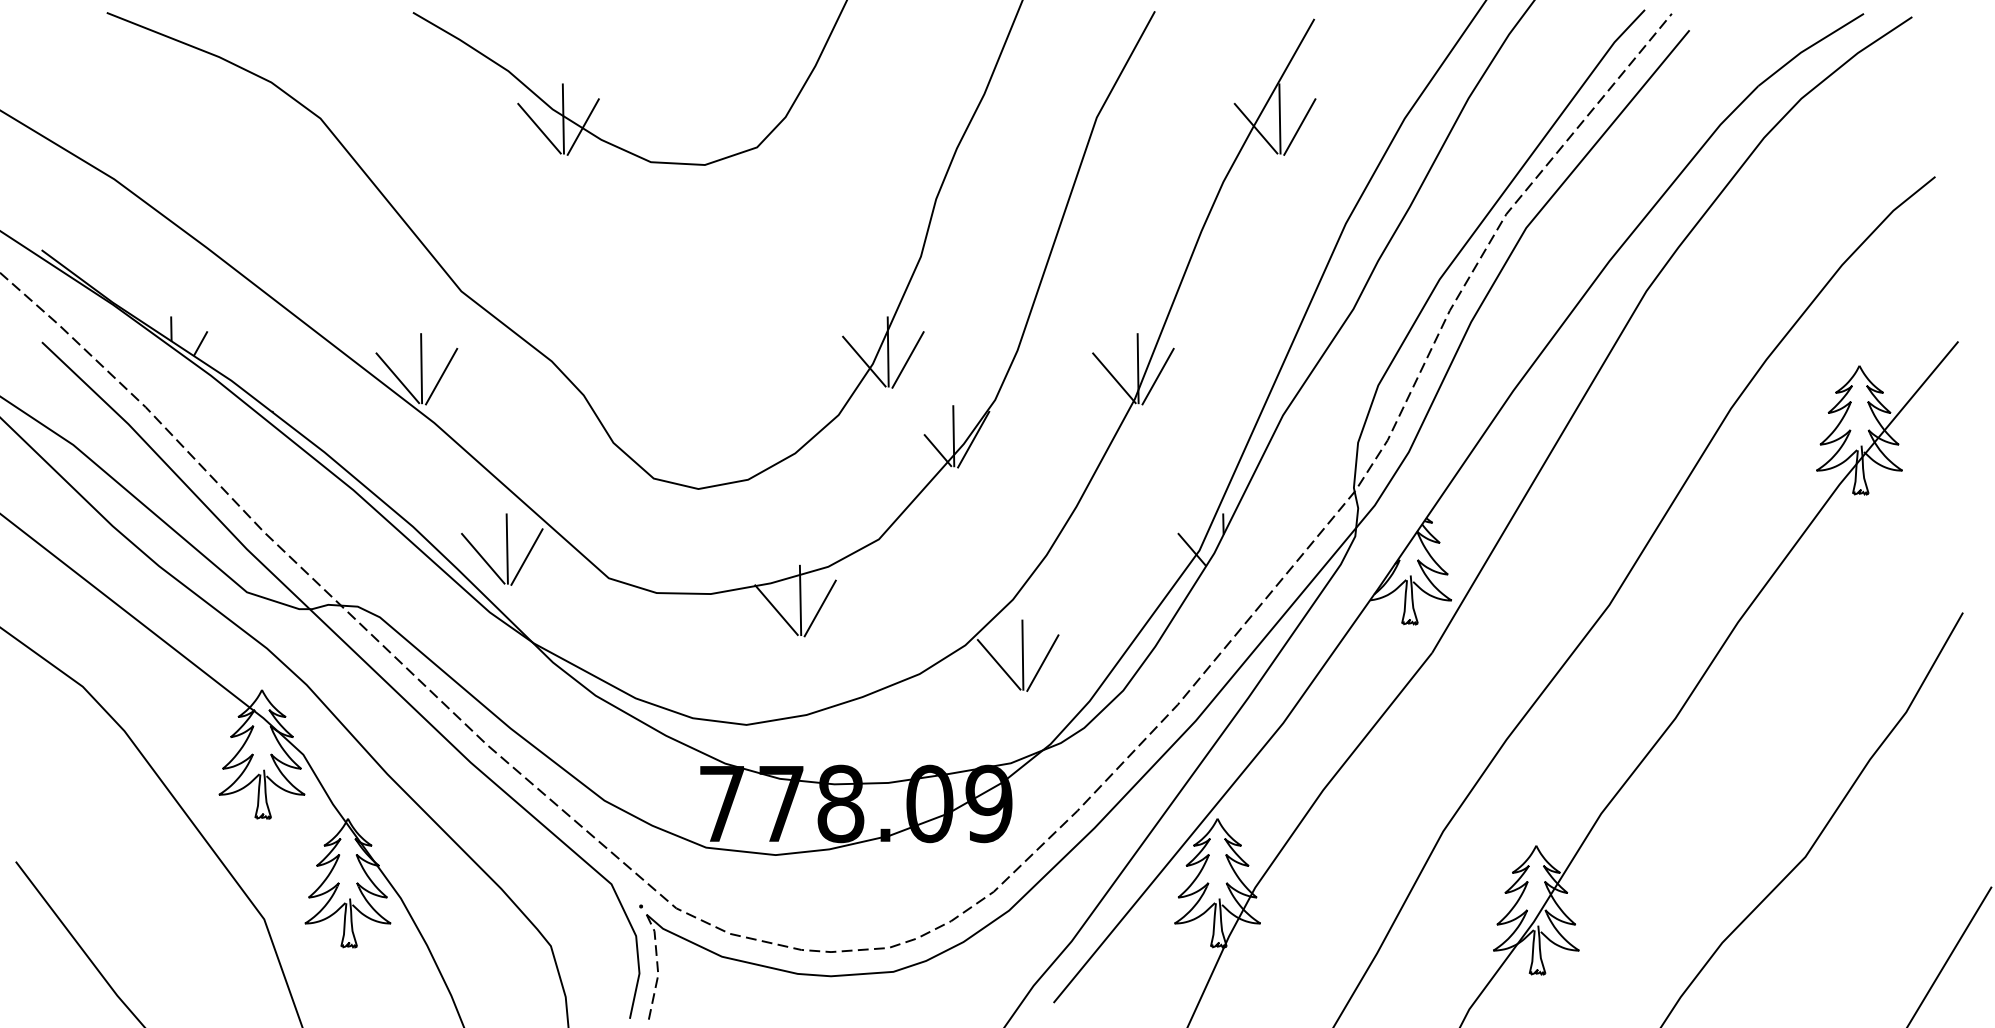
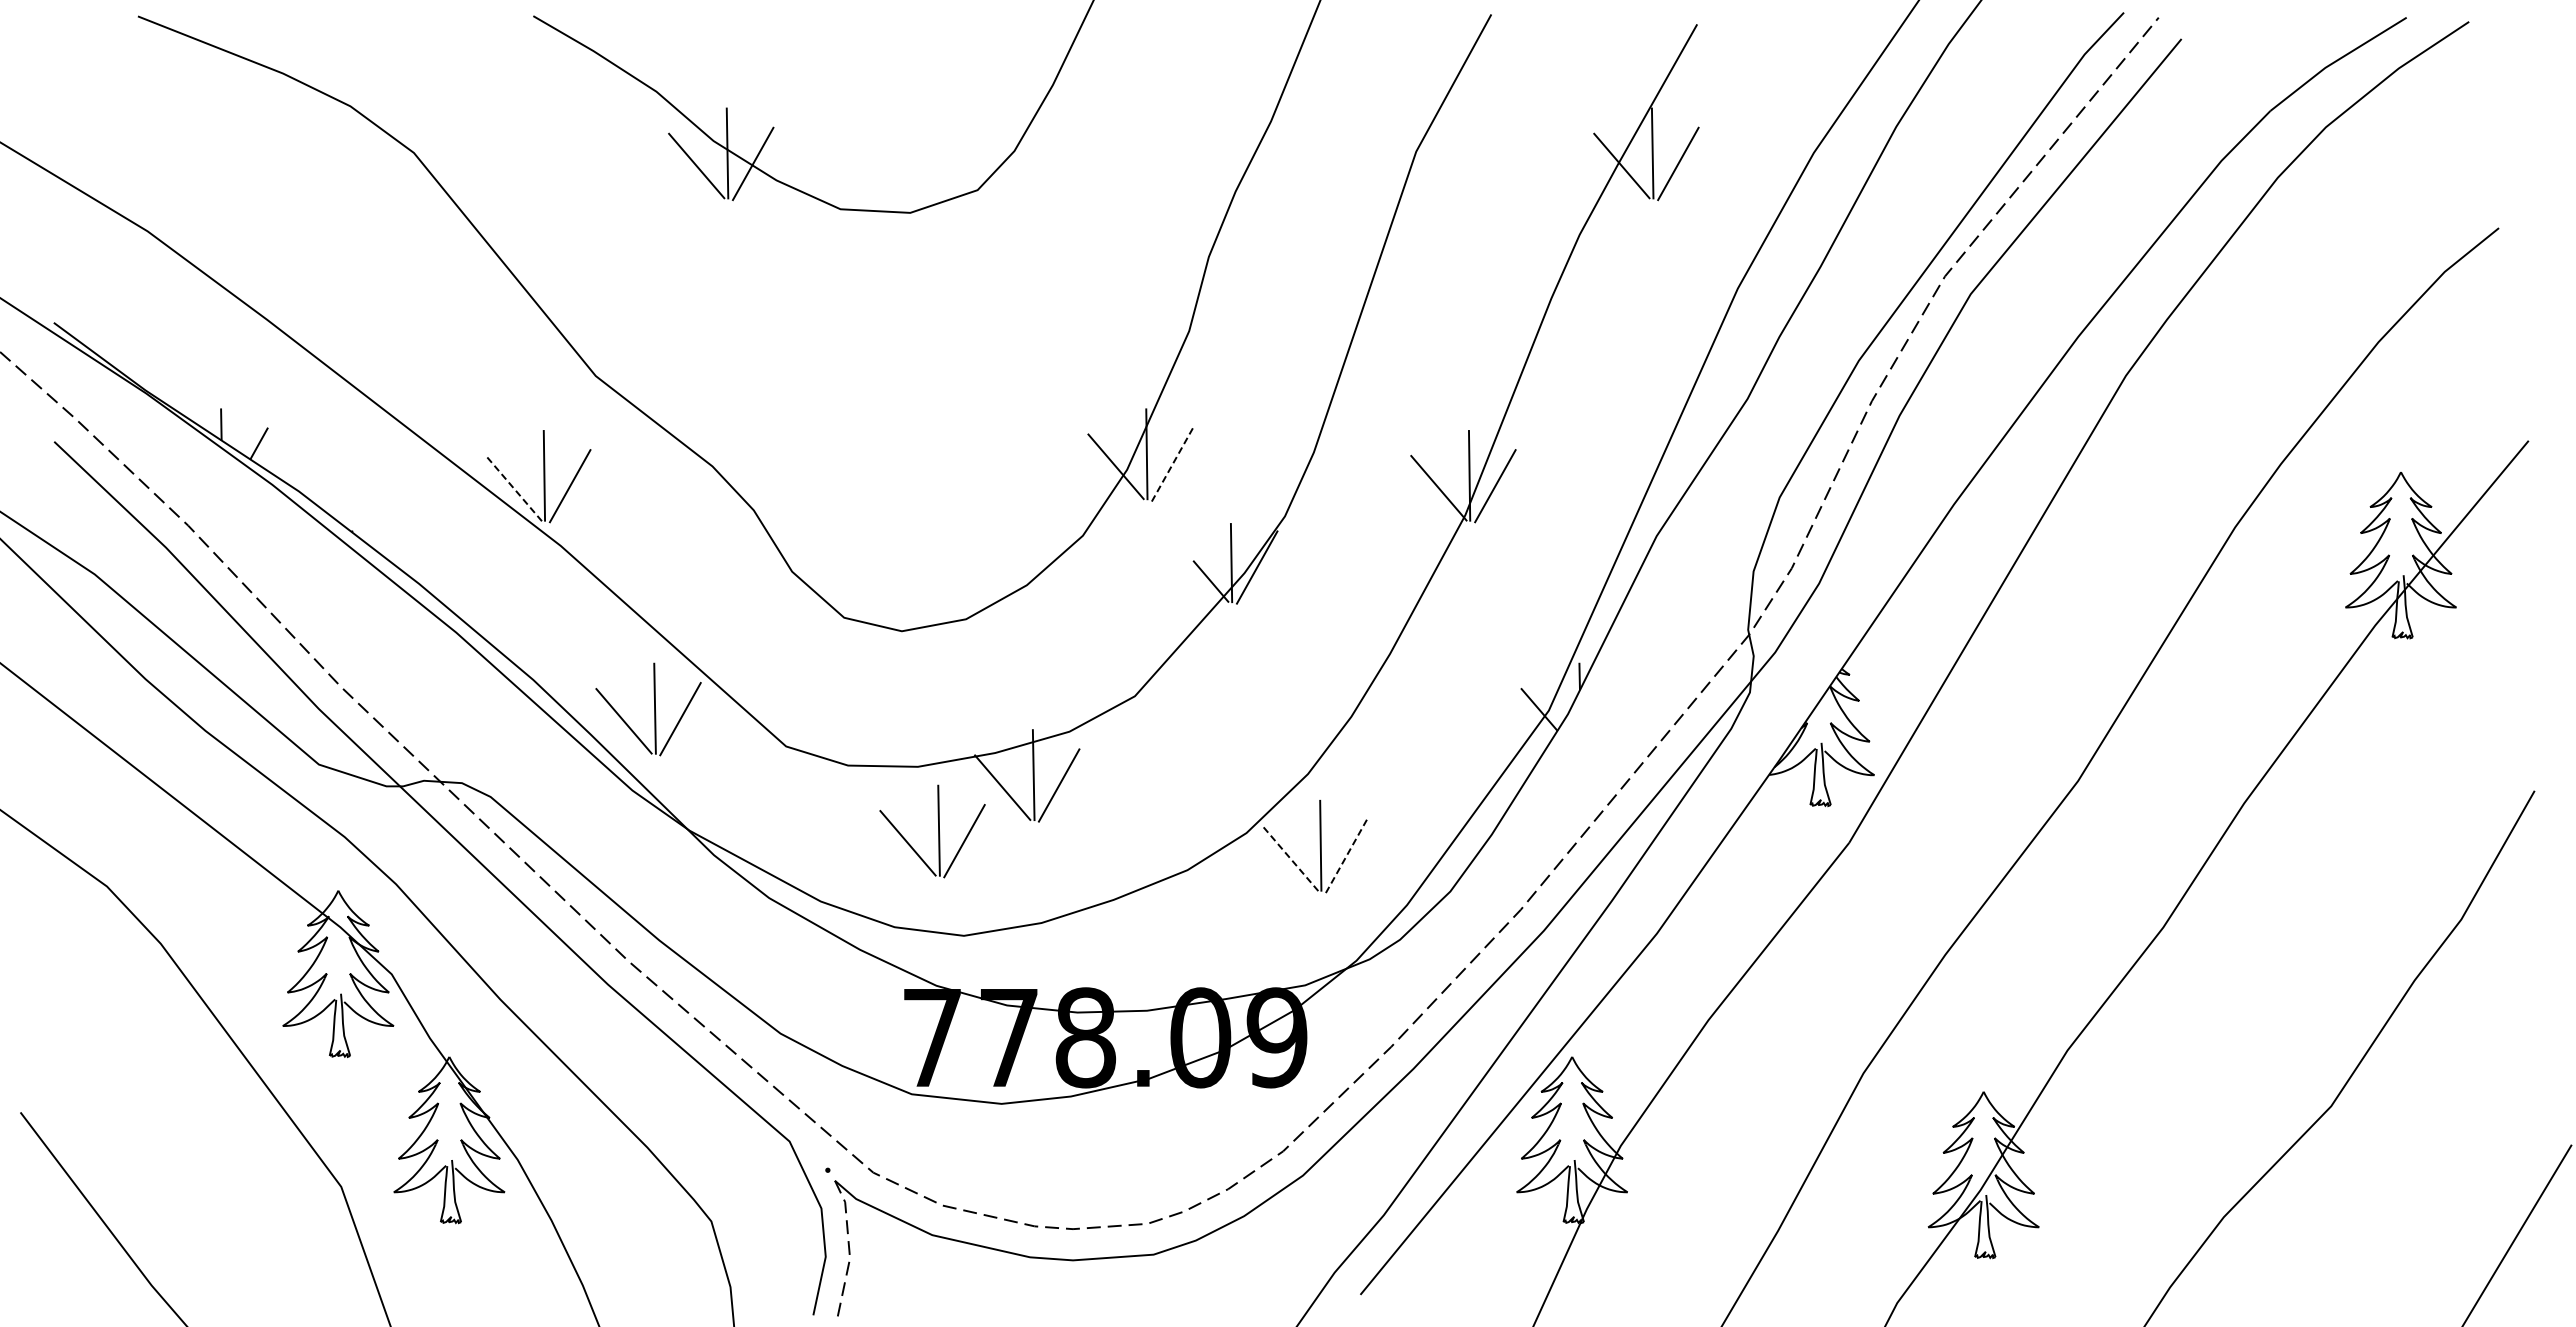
line: (908, 359) -> (1172, 464), solid -> dashed
line: (397, 377) -> (513, 487), solid -> dashed
part: (722, 644) -> (932, 831), added
line: (1042, 662) -> (1346, 855), solid -> dashed
line: (998, 664) -> (1289, 857), solid -> dashed

